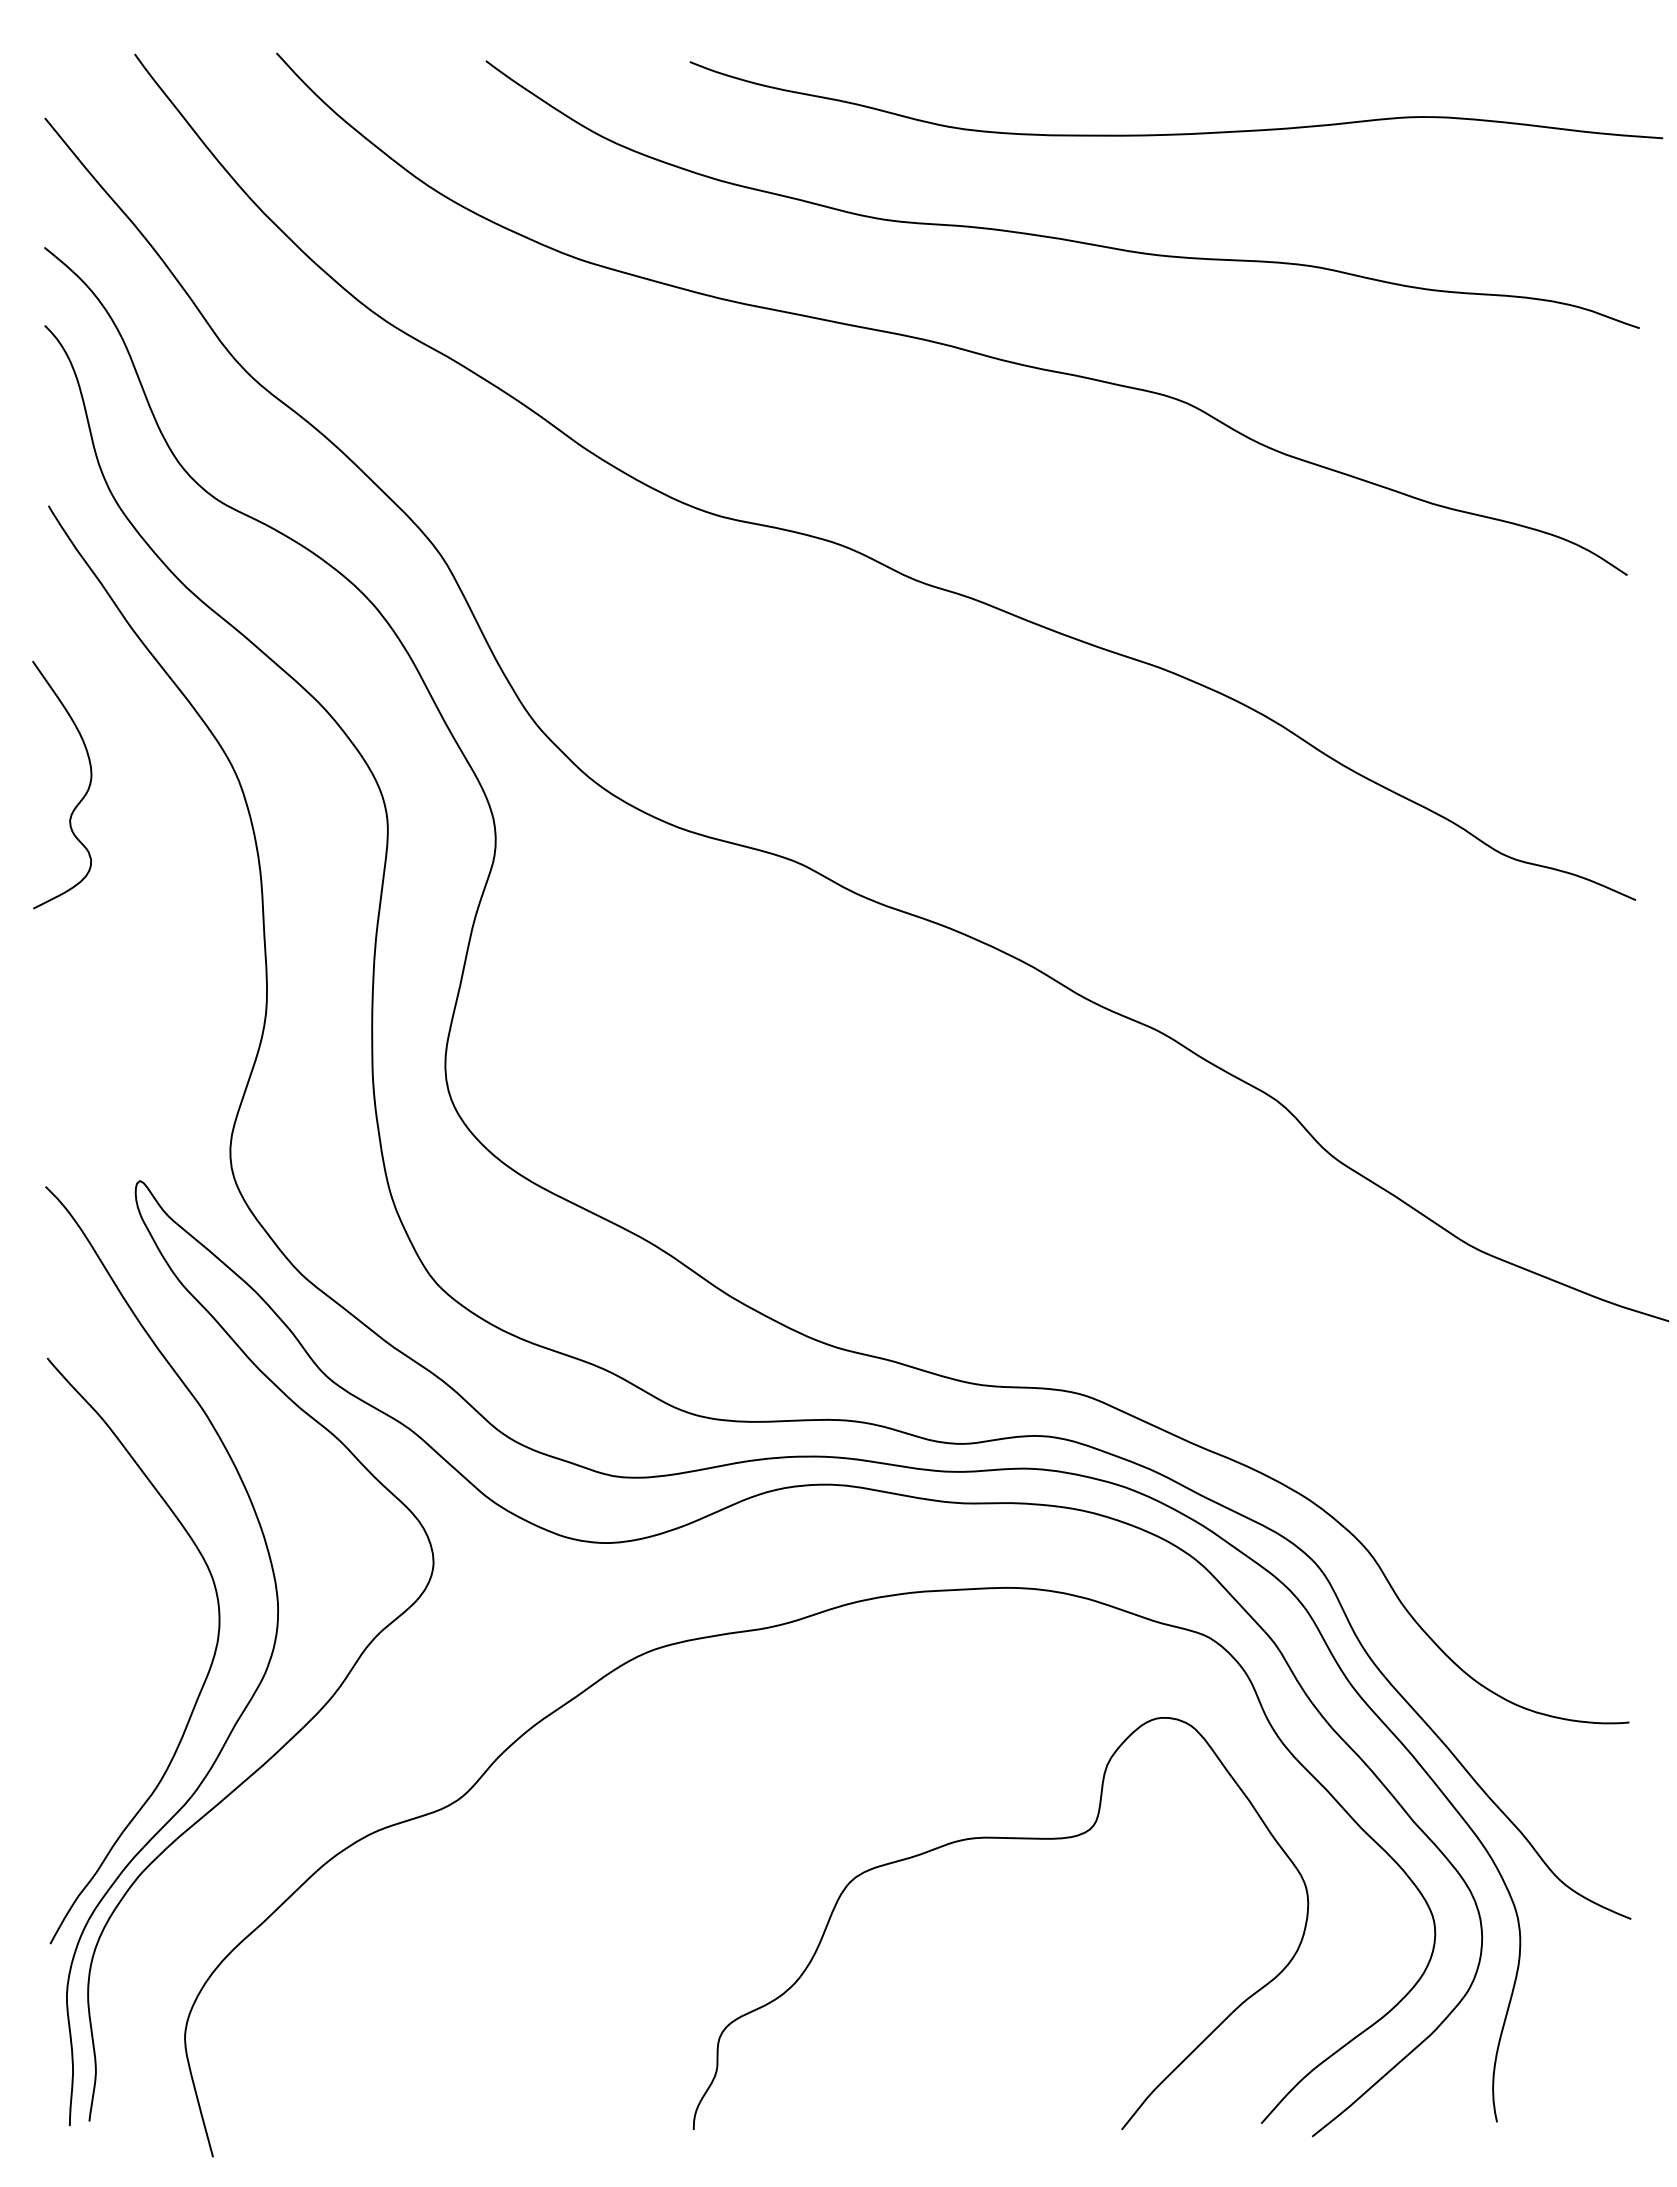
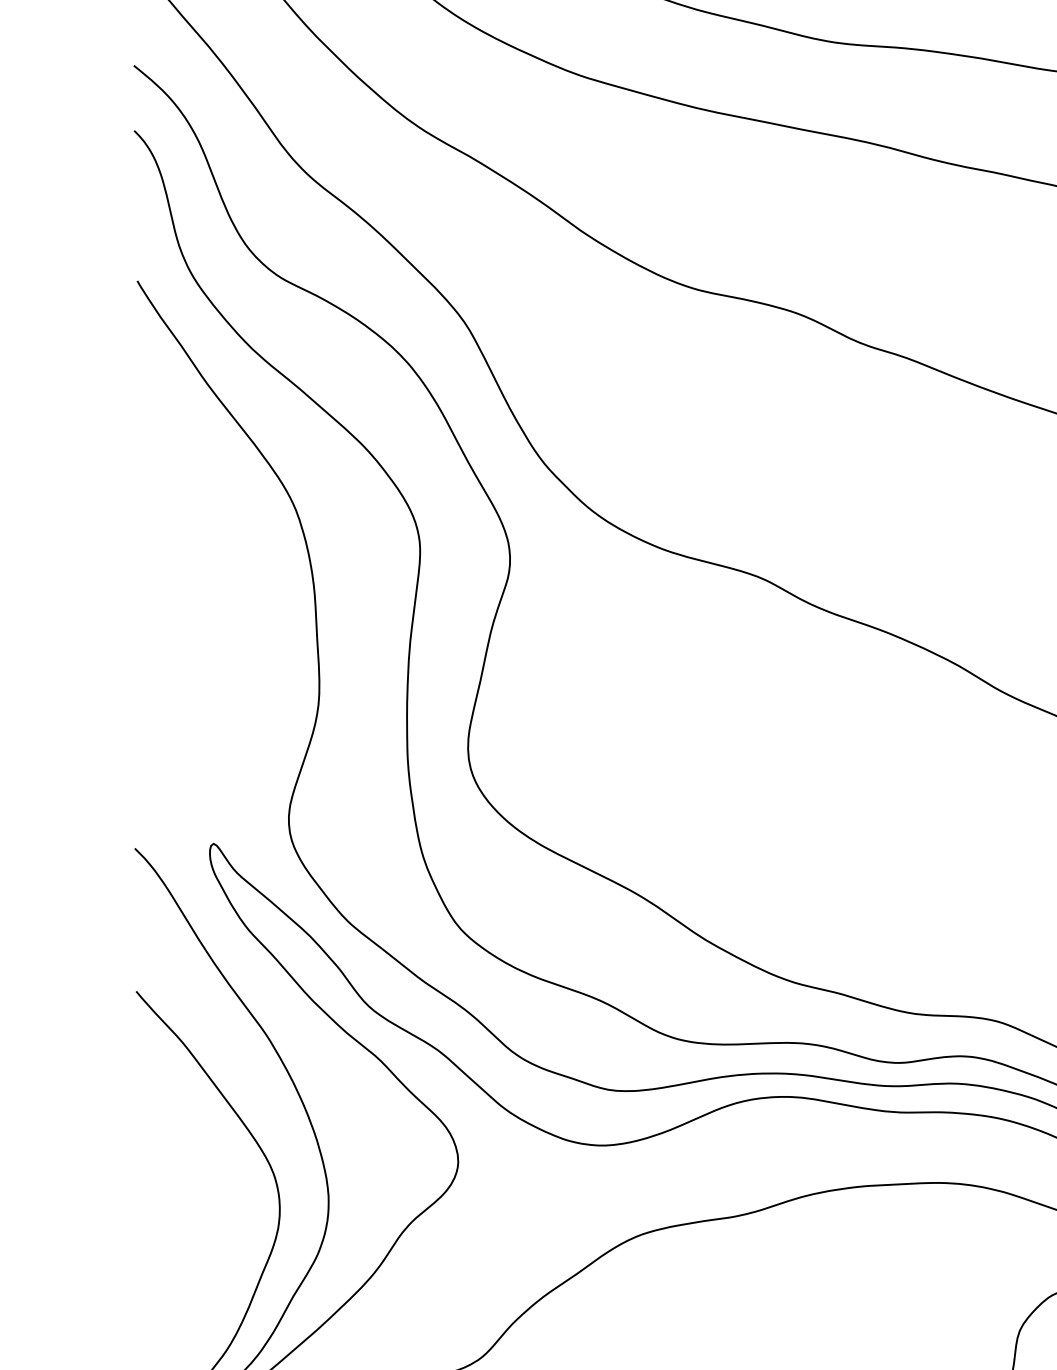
curve: (81, 798) -> (164, 524), removed

